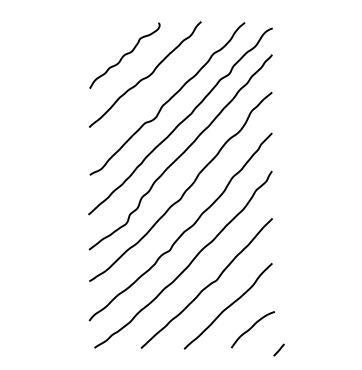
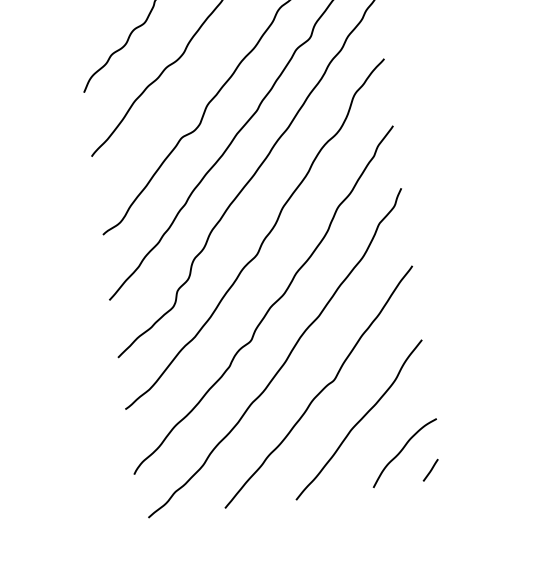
line: (278, 349) -> (429, 469), moved

